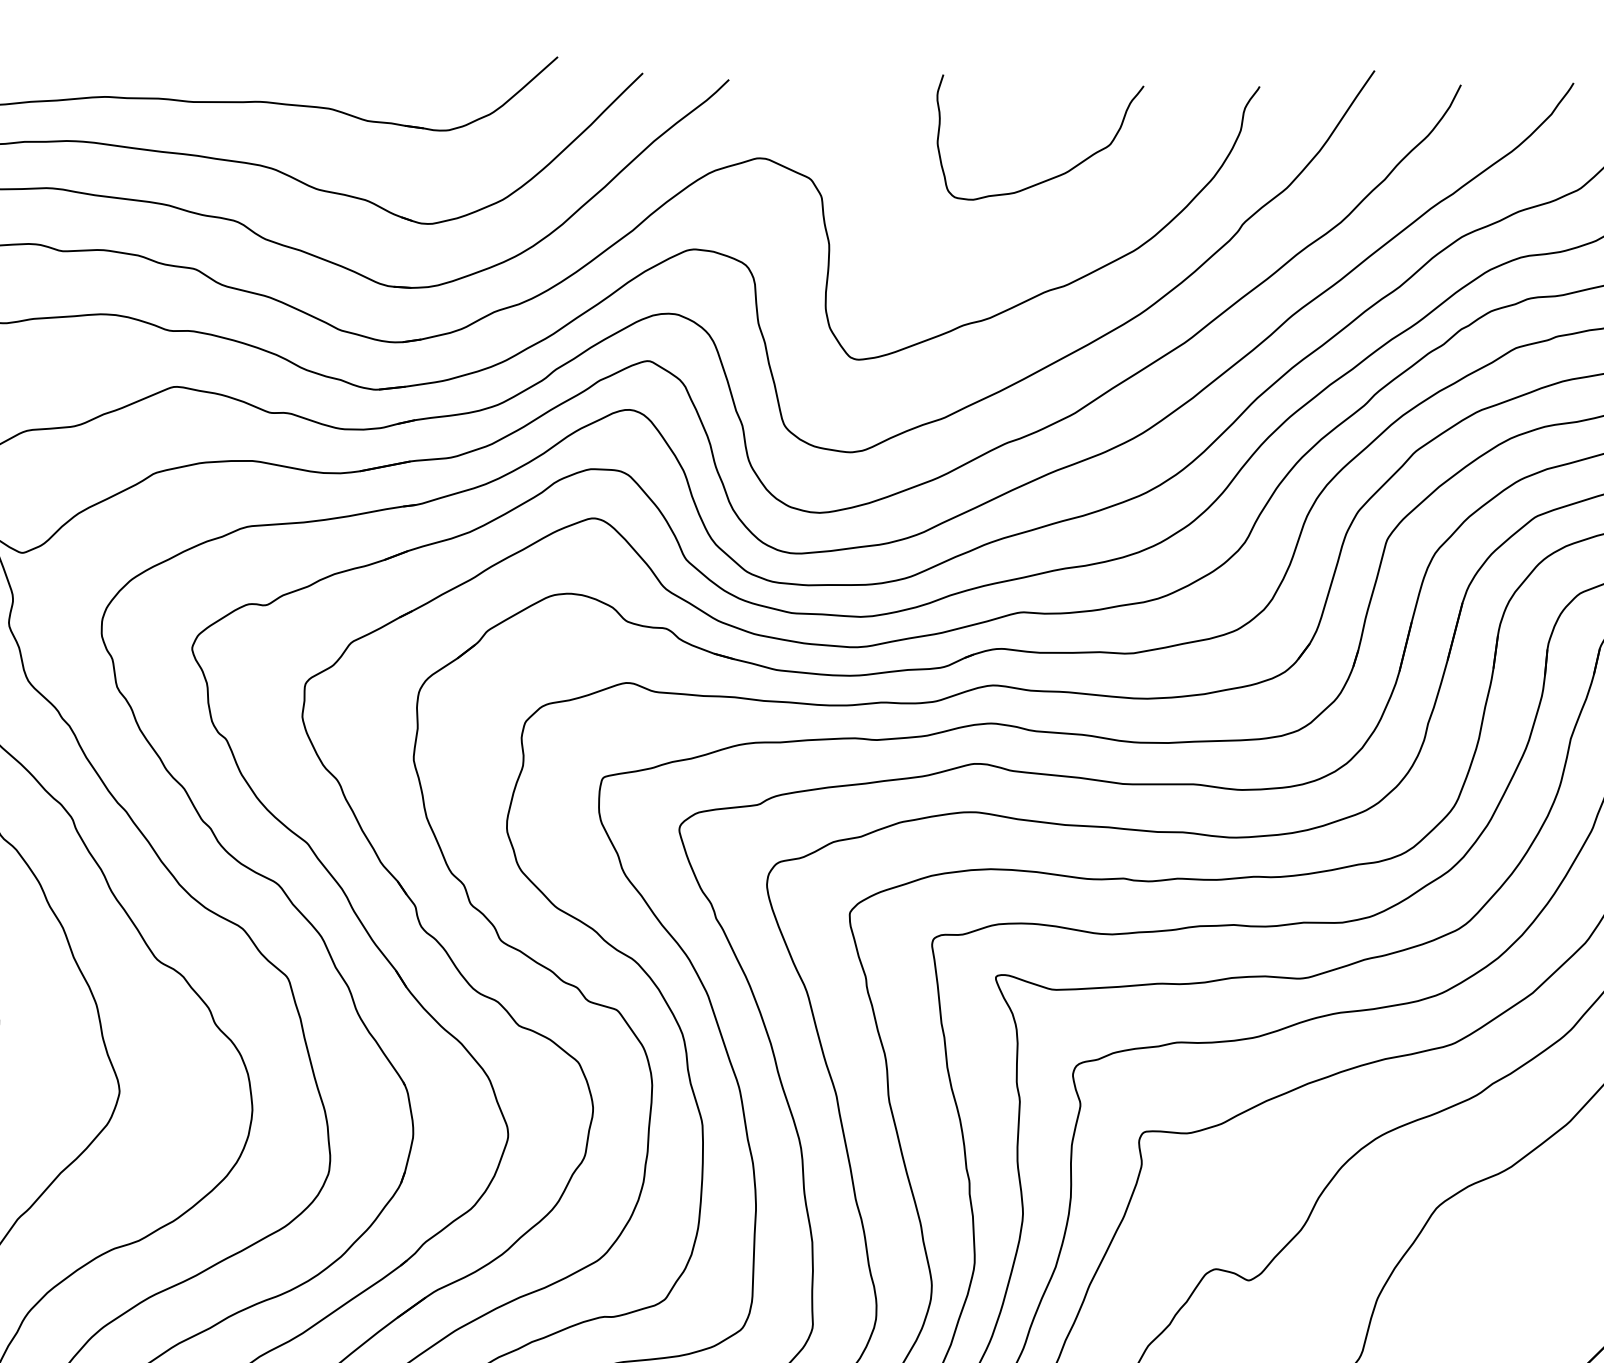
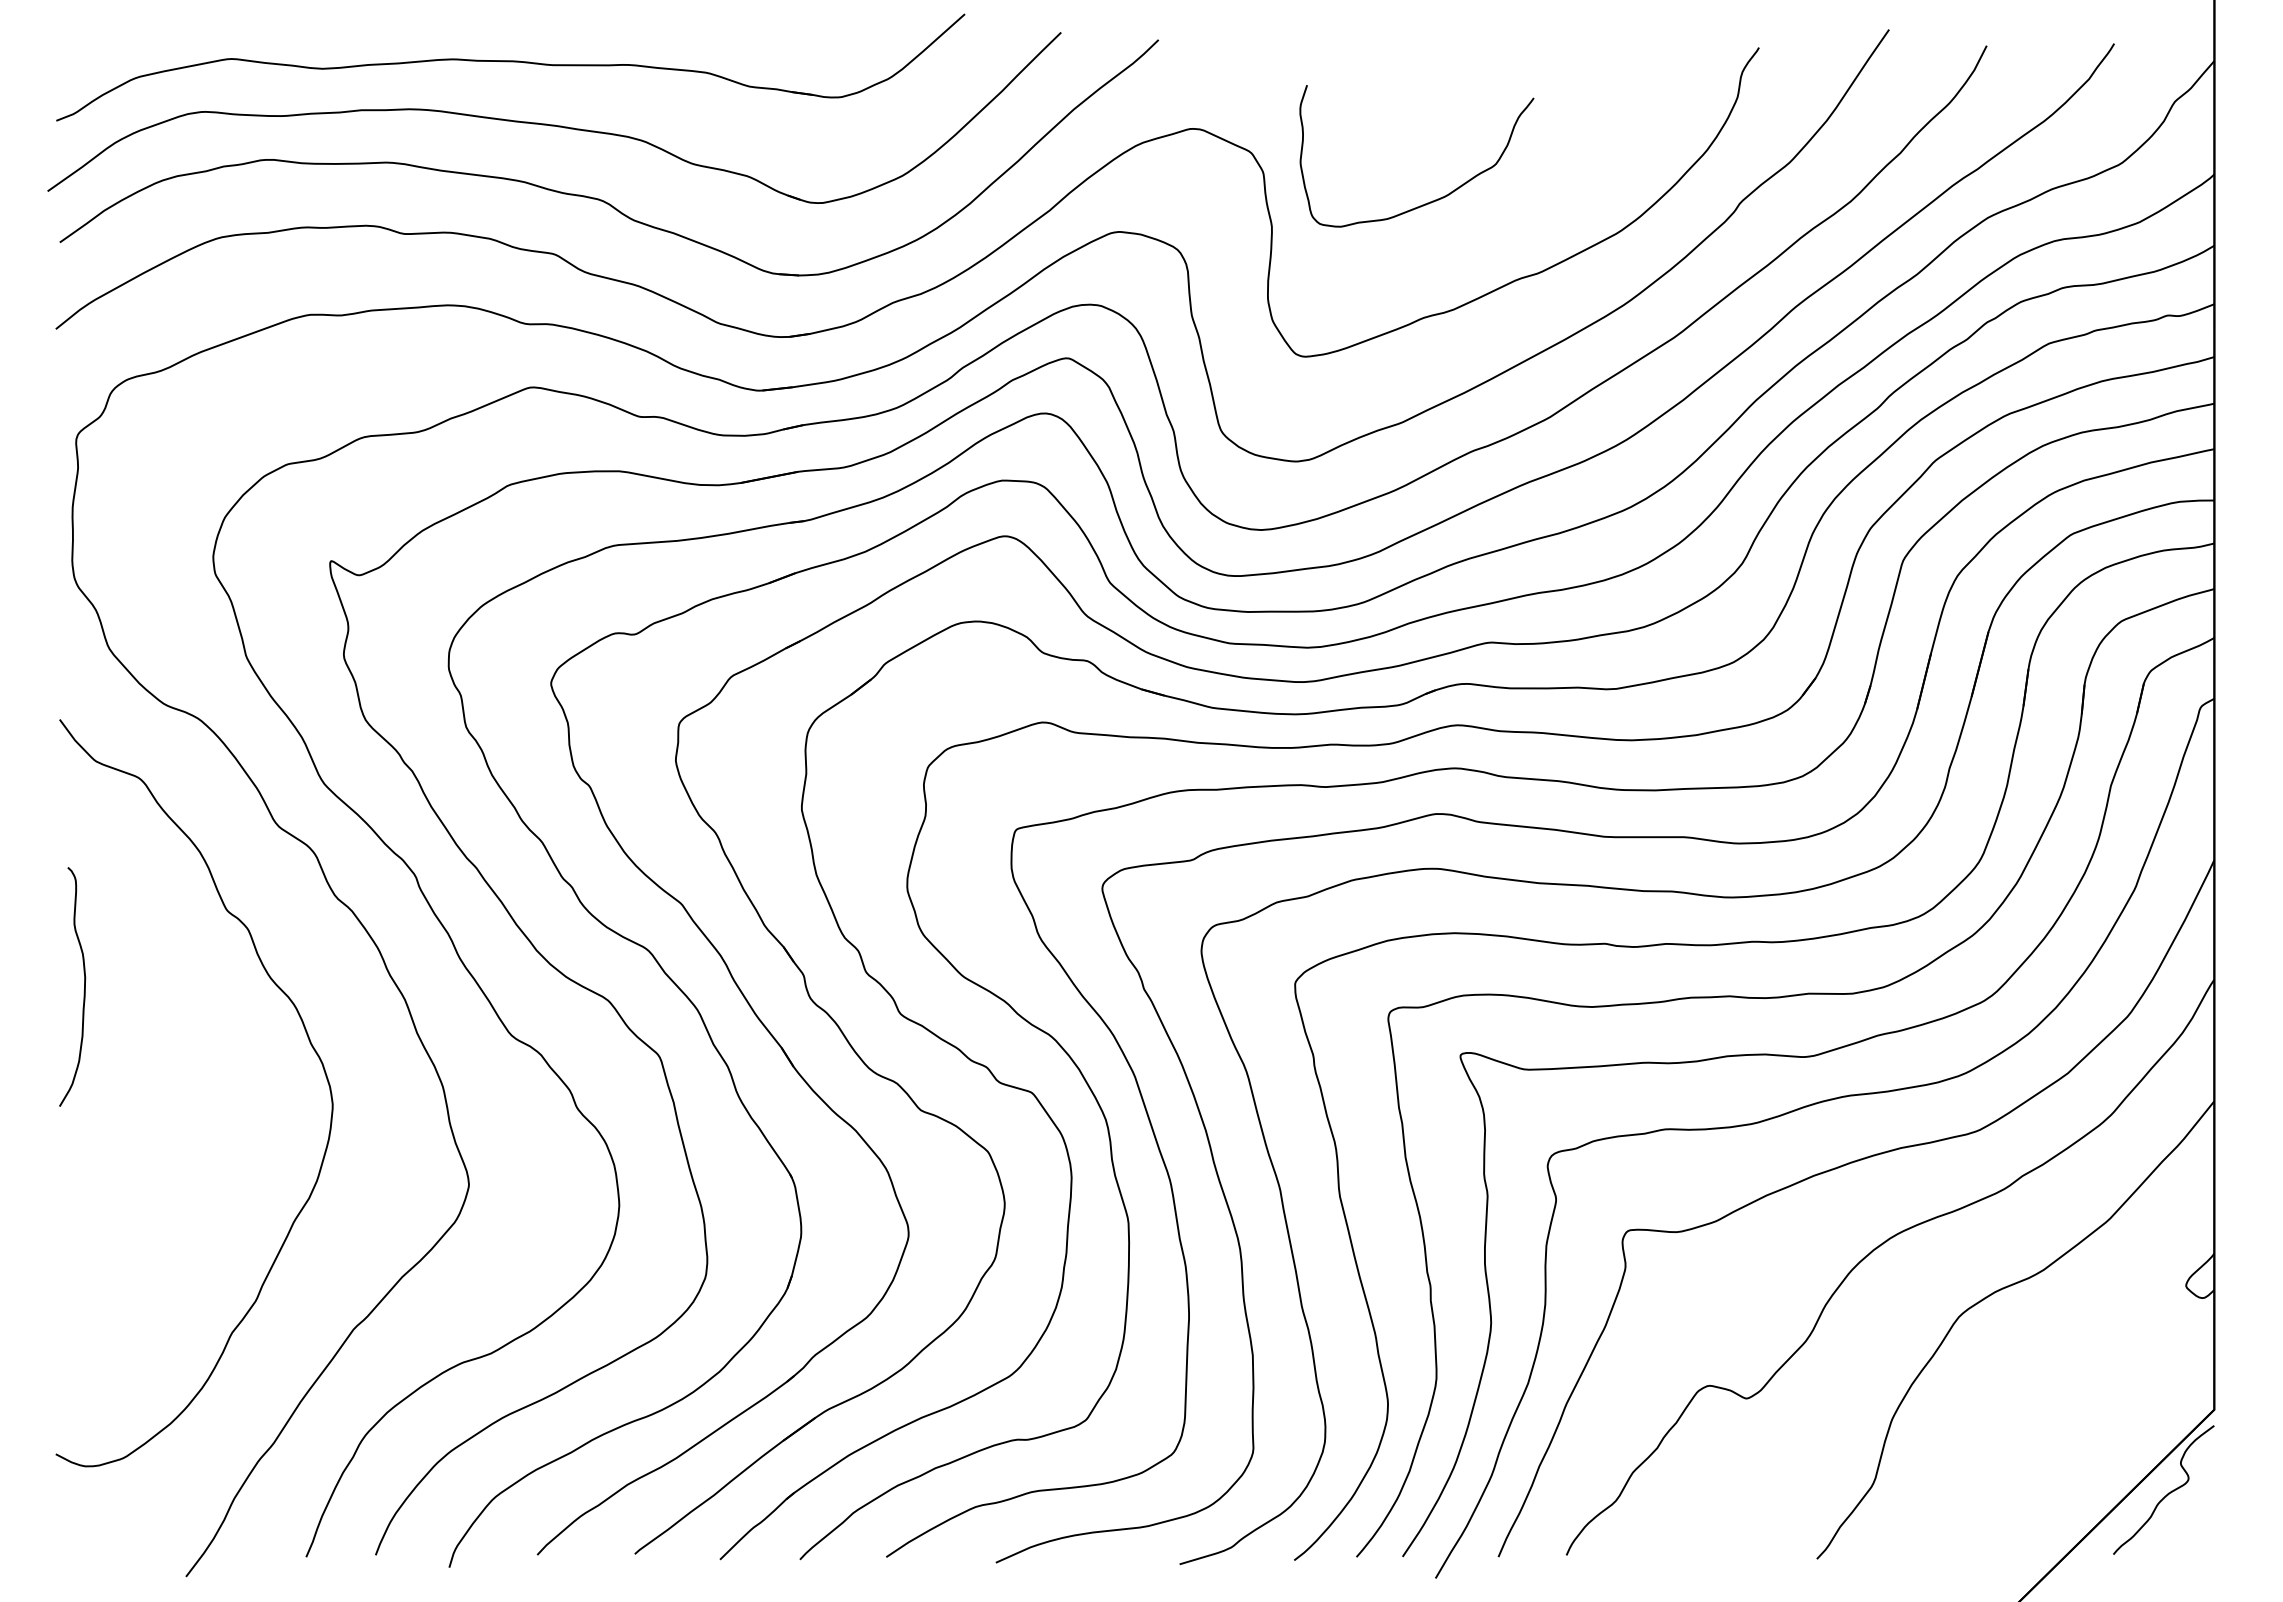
curve: (1054, 176) -> (1432, 200), moved

